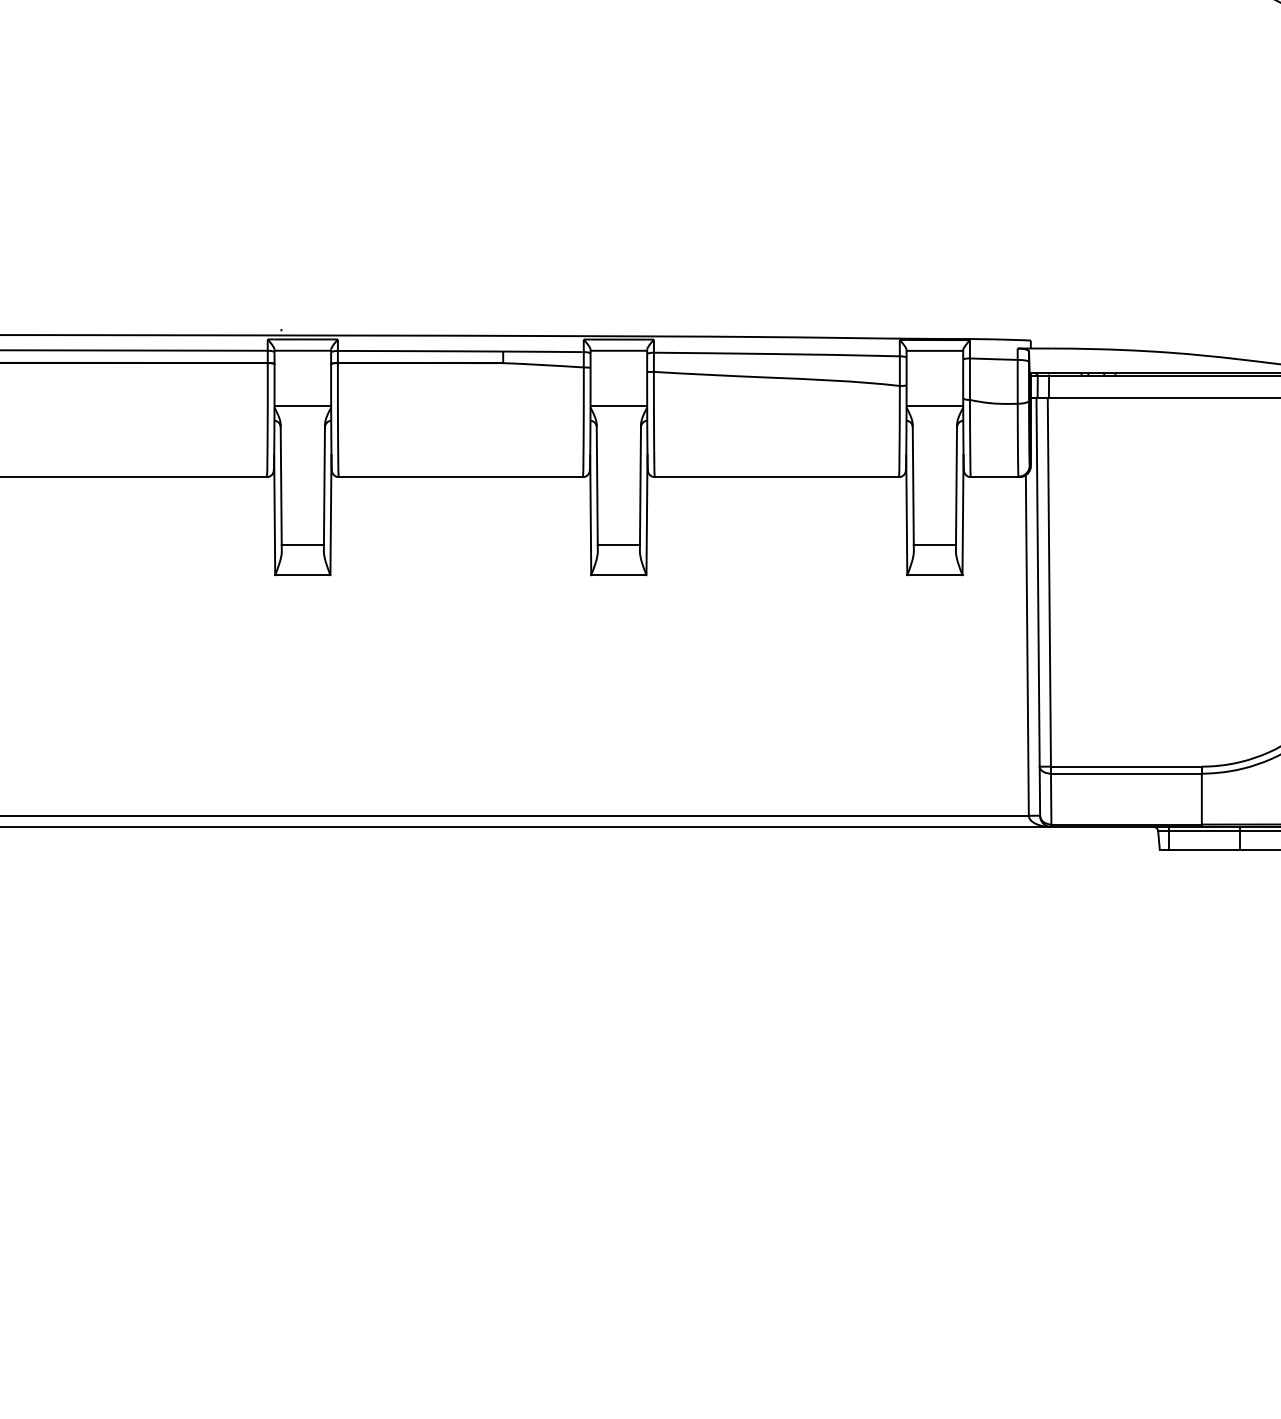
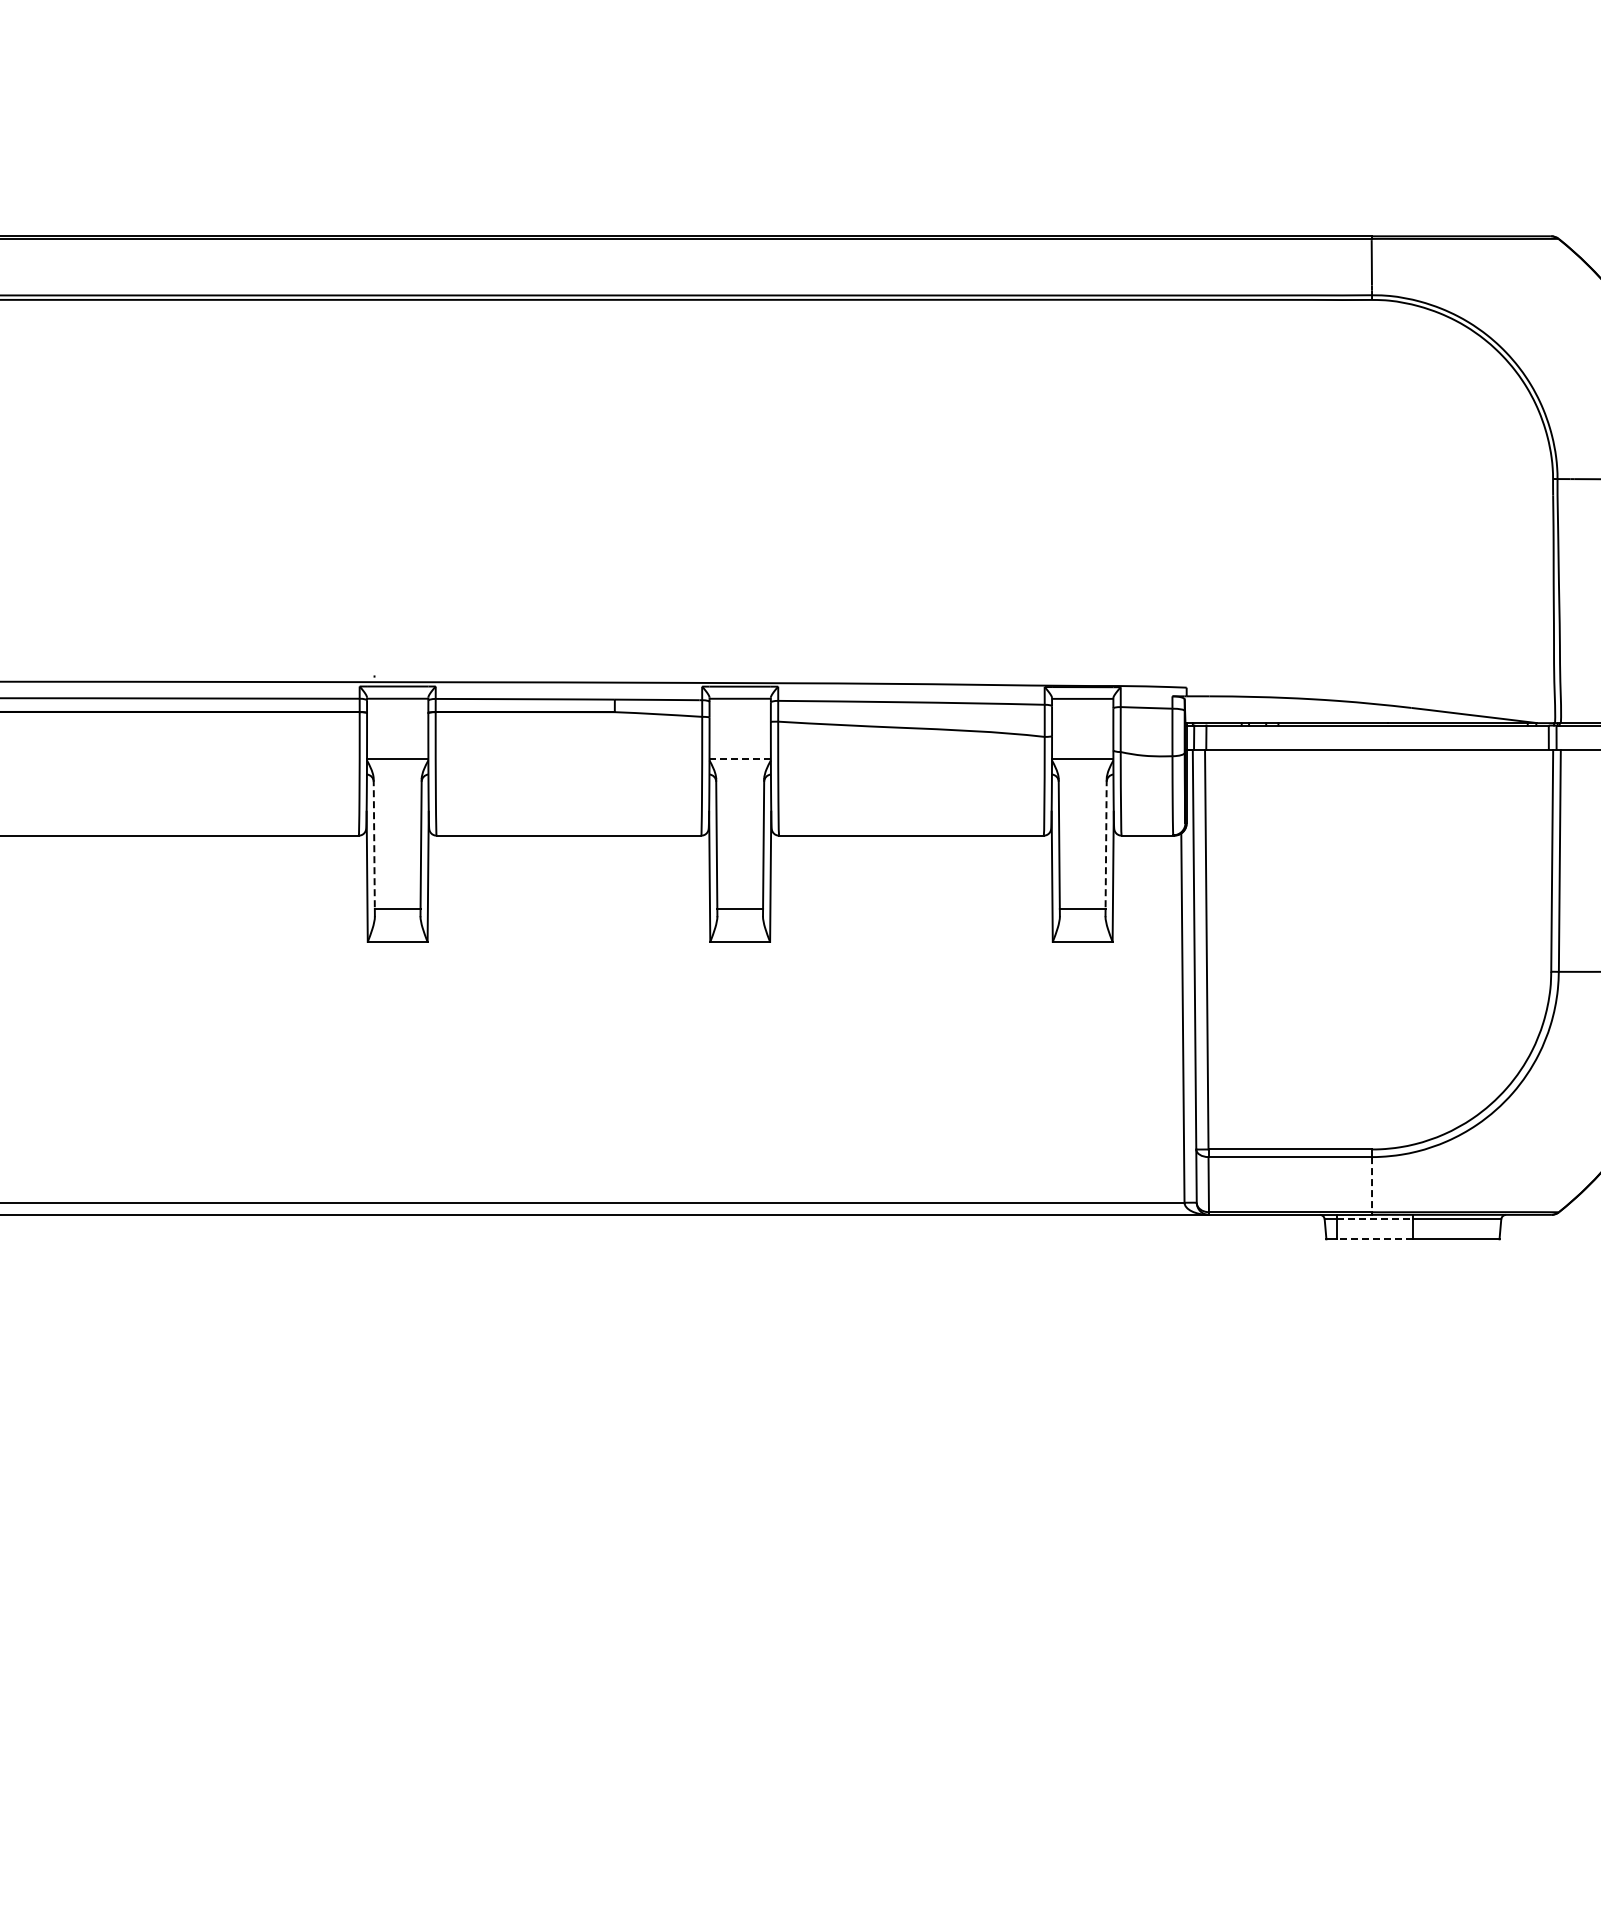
line: (619, 406) -> (740, 759), solid -> dashed
line: (281, 485) -> (374, 844), solid -> dashed
line: (956, 485) -> (1106, 844), solid -> dashed
line: (1202, 798) -> (1372, 1184), solid -> dashed
line: (1205, 831) -> (1375, 1219), solid -> dashed
line: (1204, 849) -> (1374, 1239), solid -> dashed

